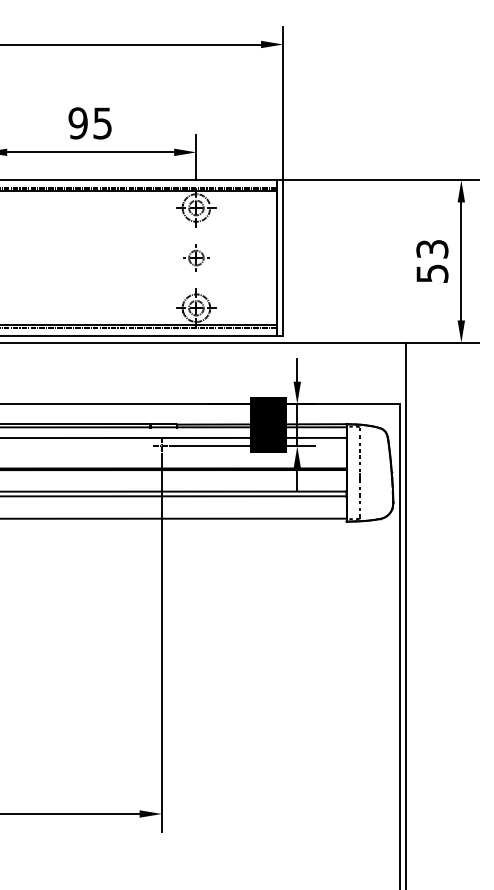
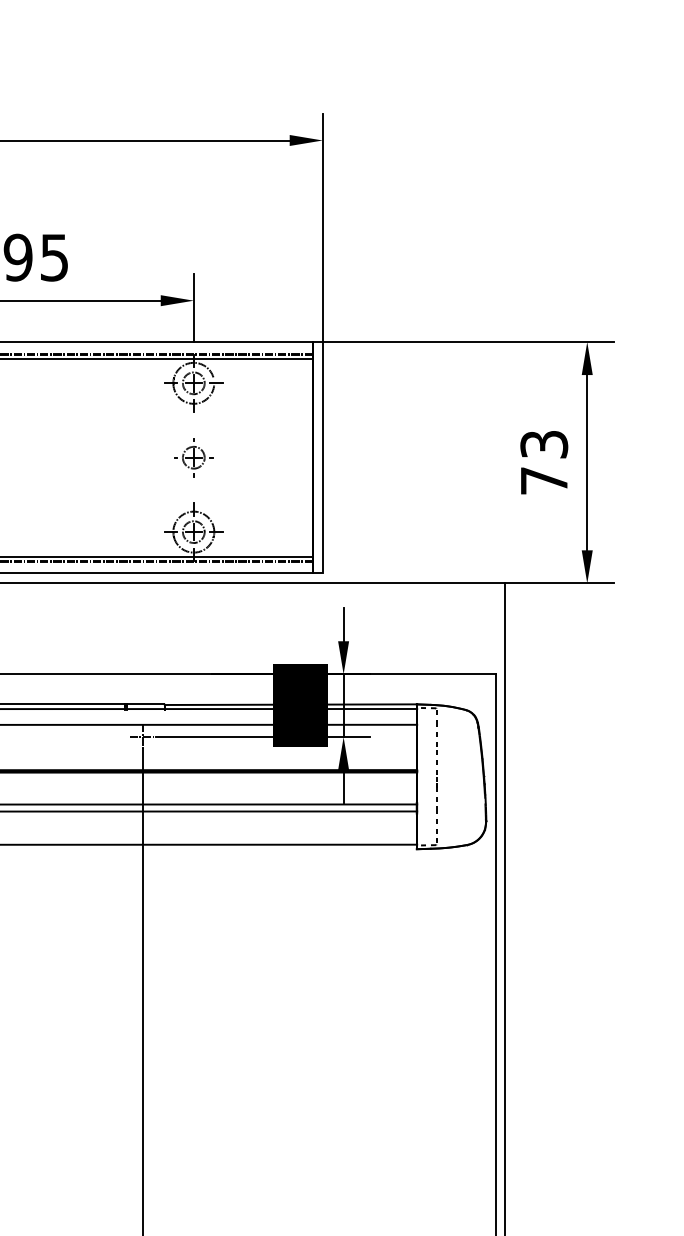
text: (432, 273) -> (544, 480), 53 -> 73

